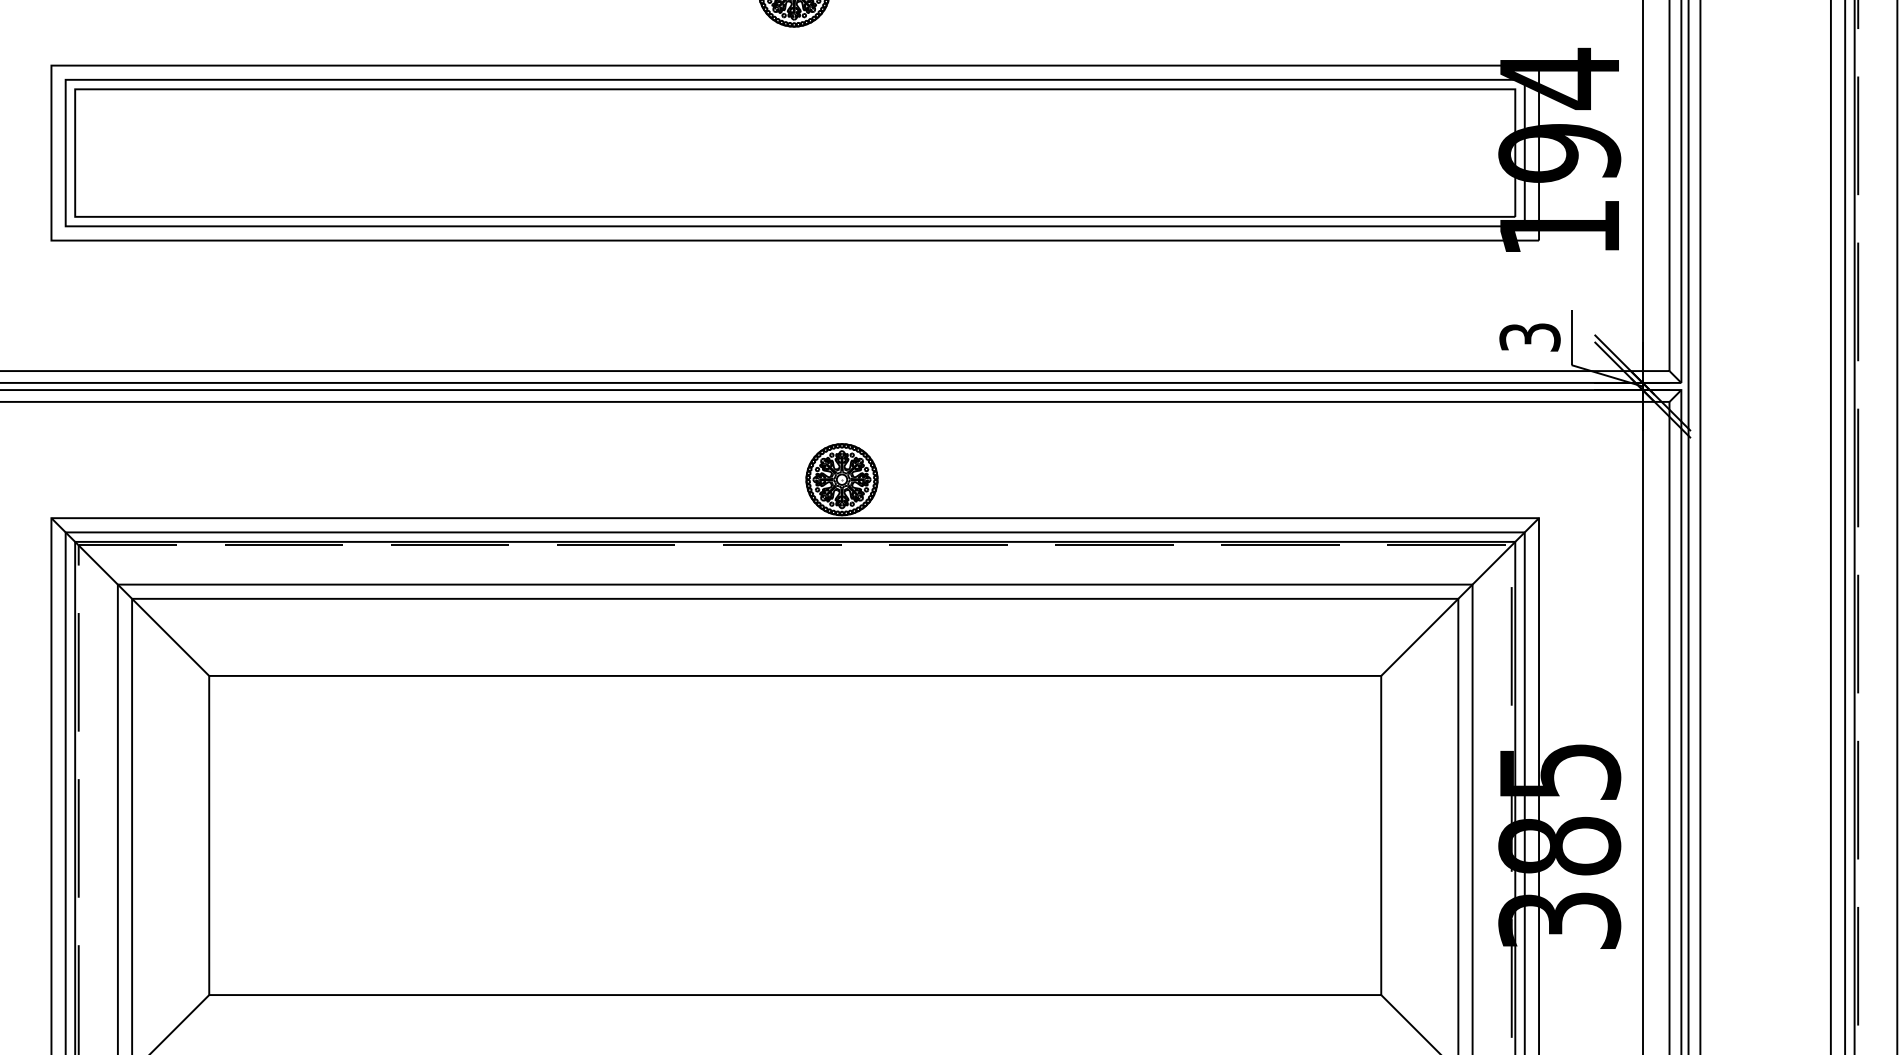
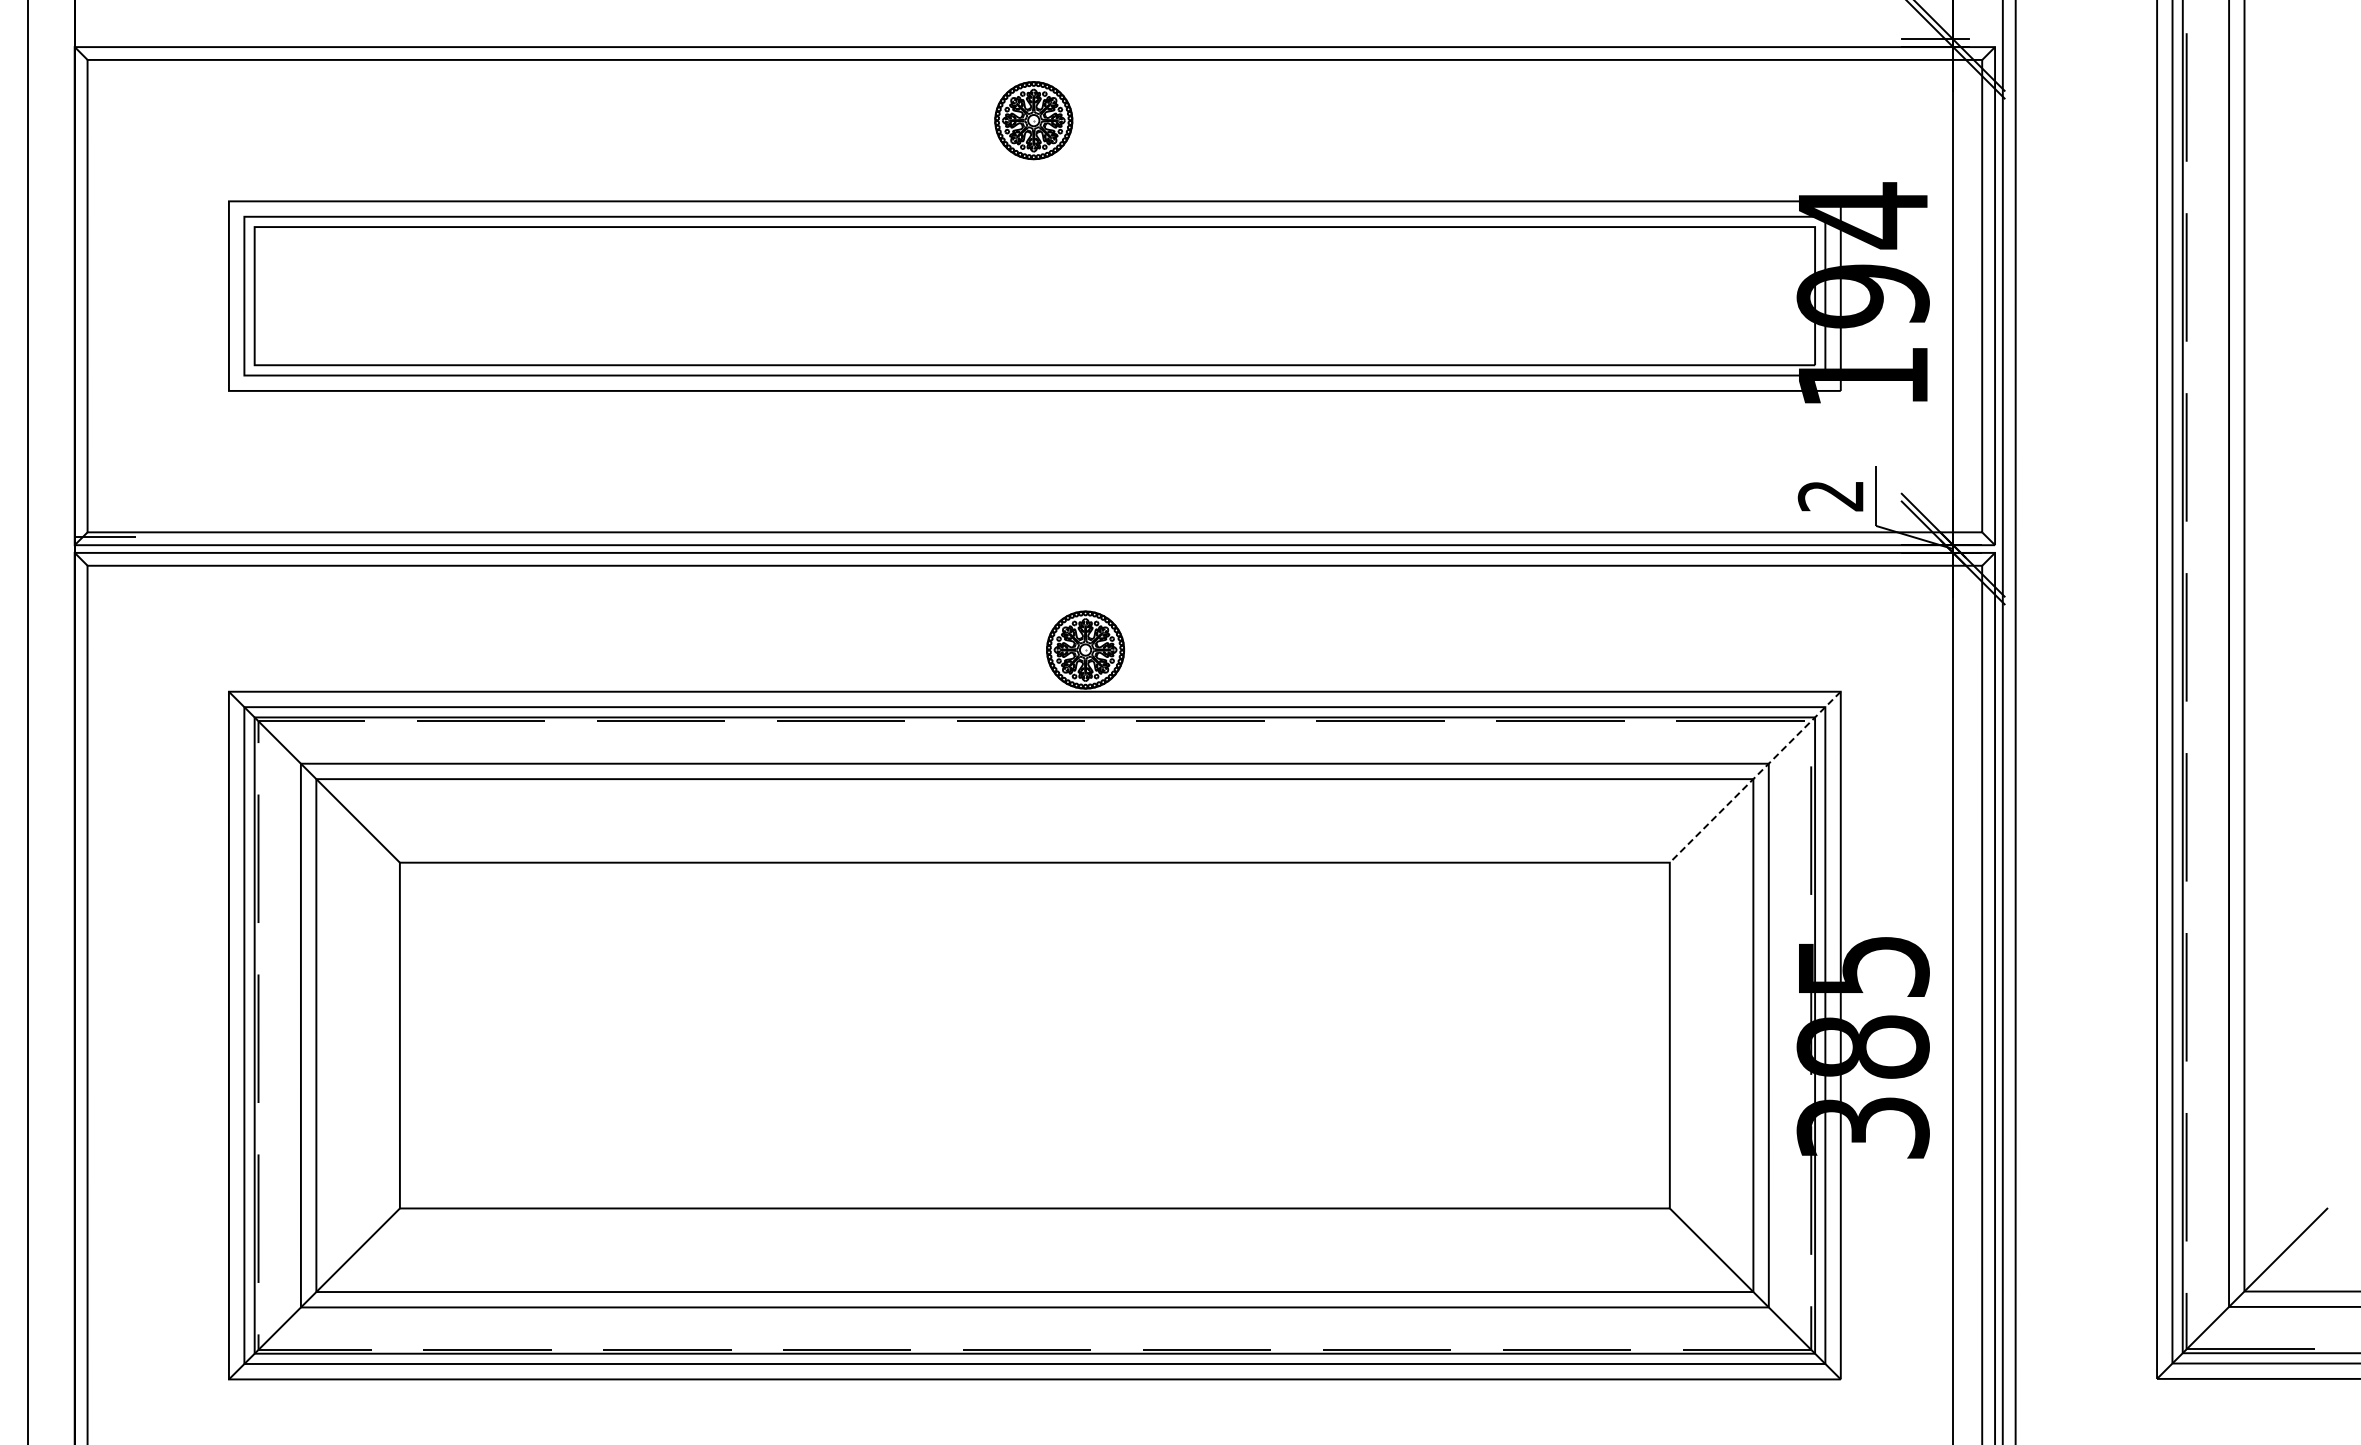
text: (1530, 337) -> (1831, 495), 3 -> 2
line: (1459, 597) -> (1754, 777), solid -> dashed

